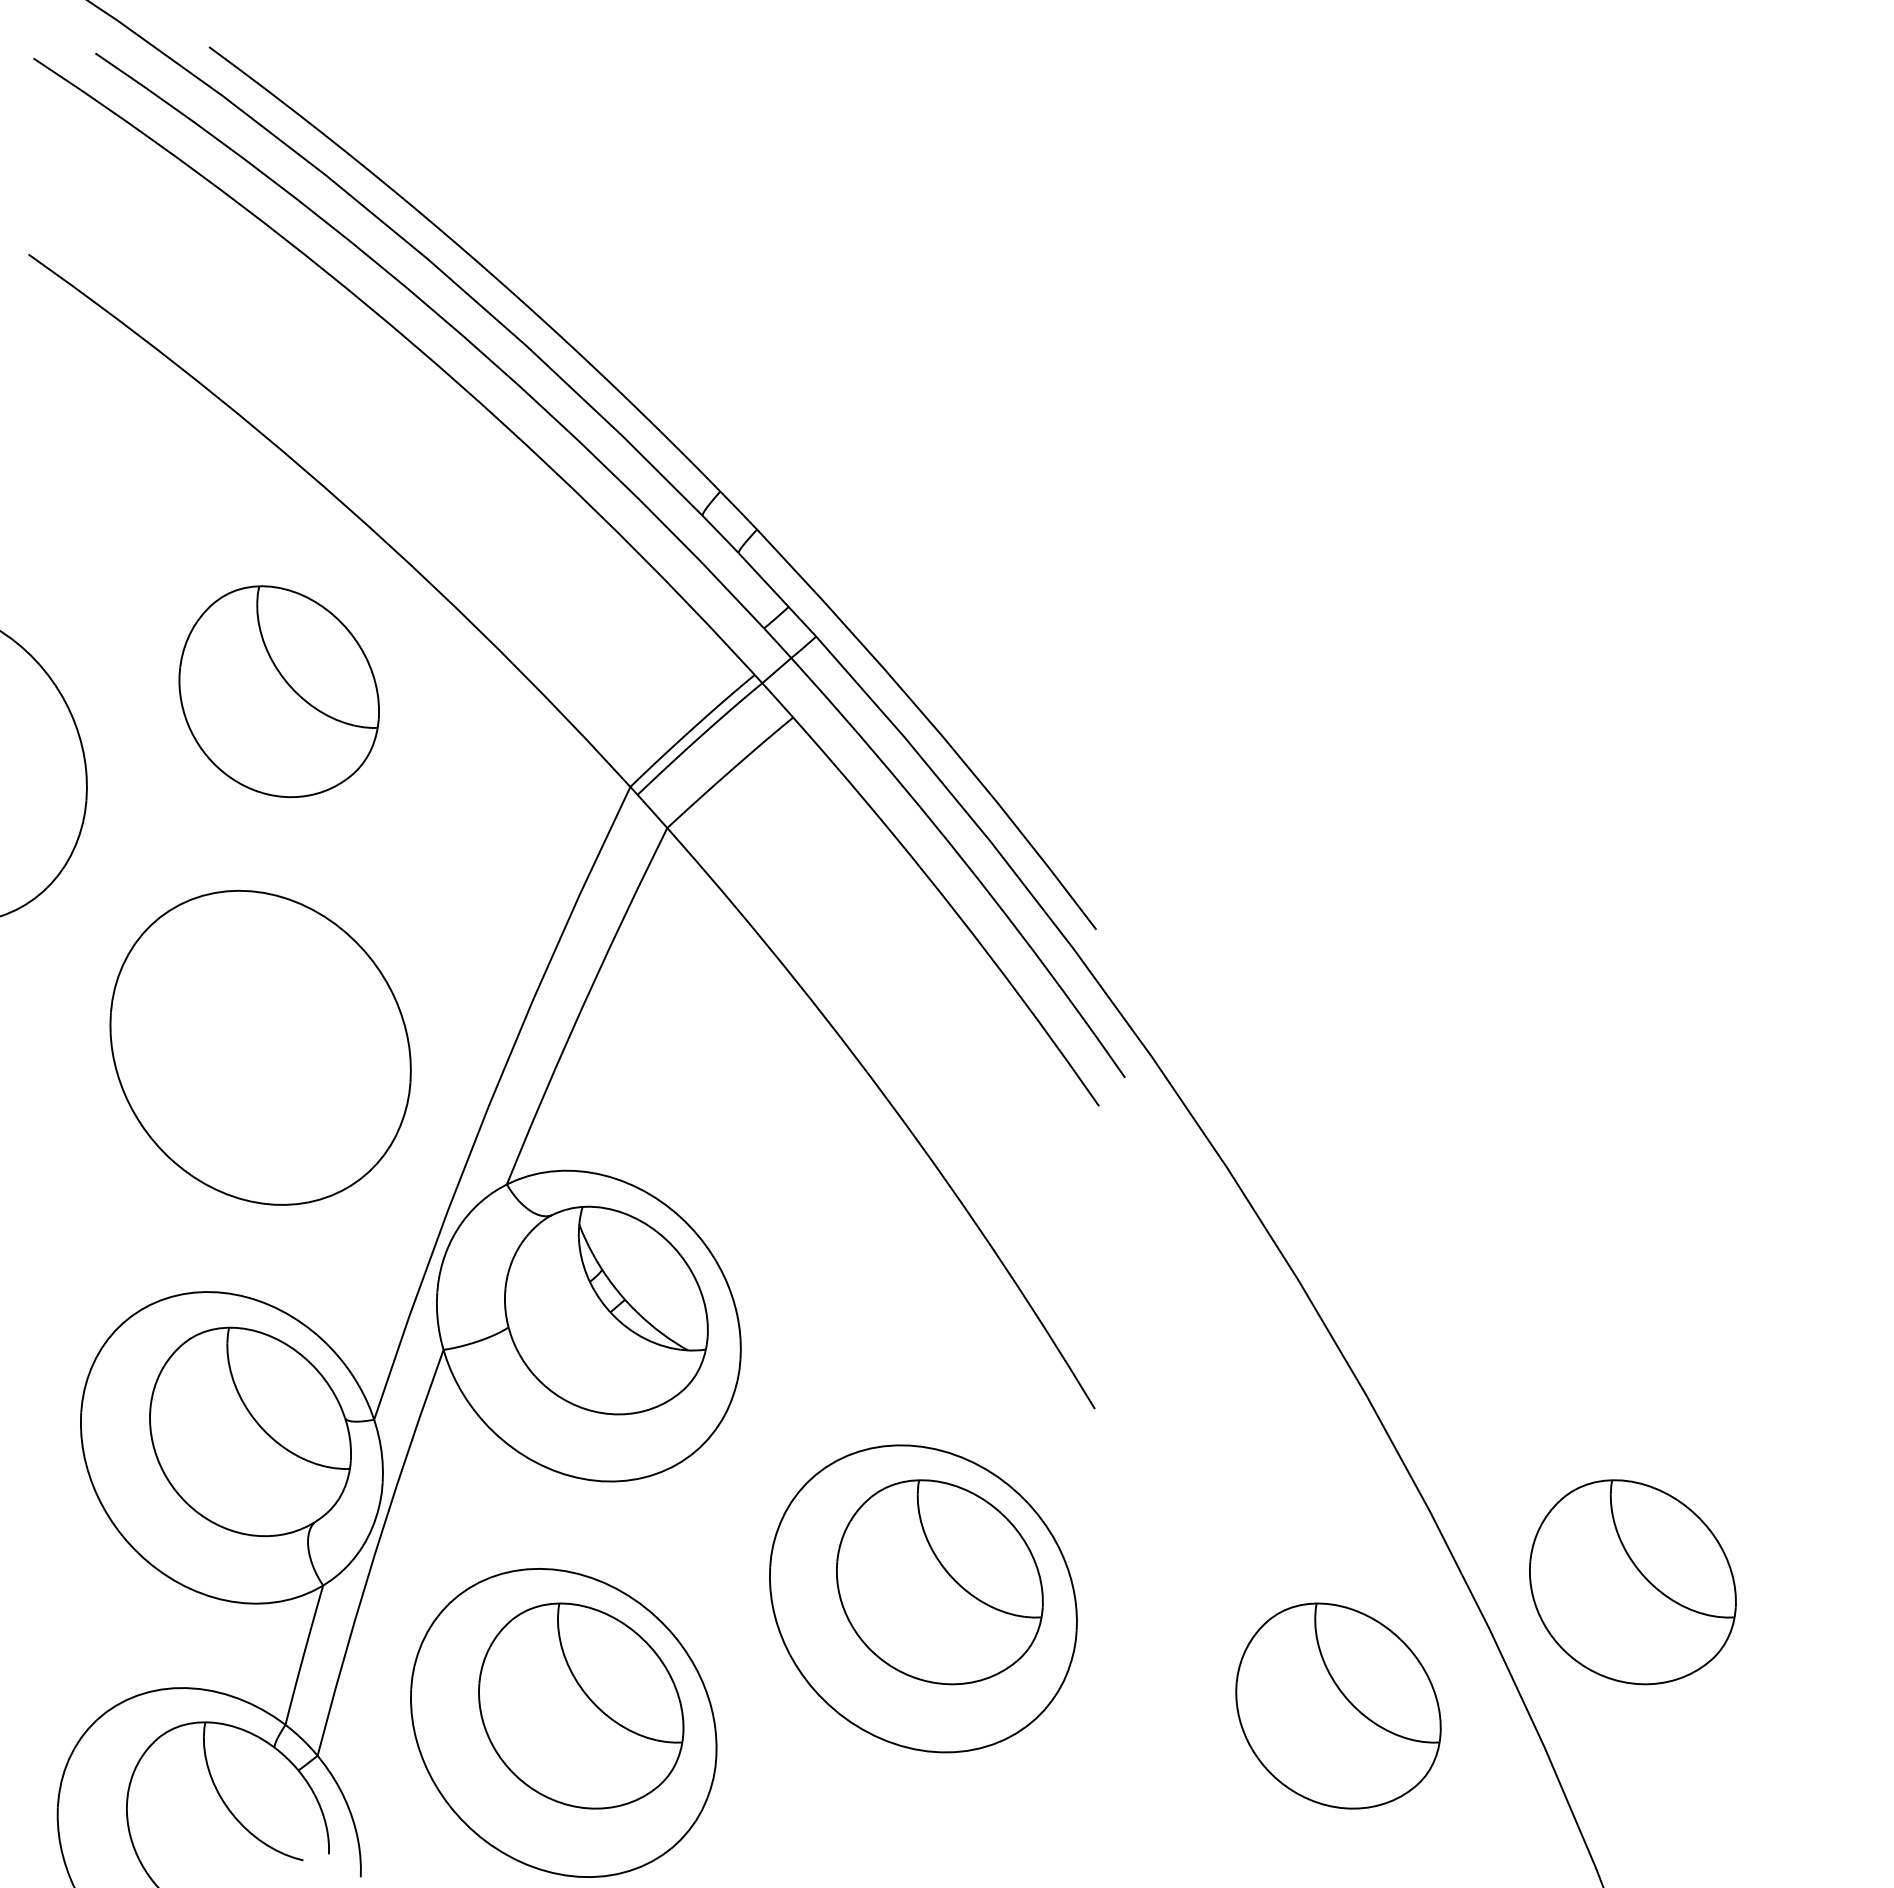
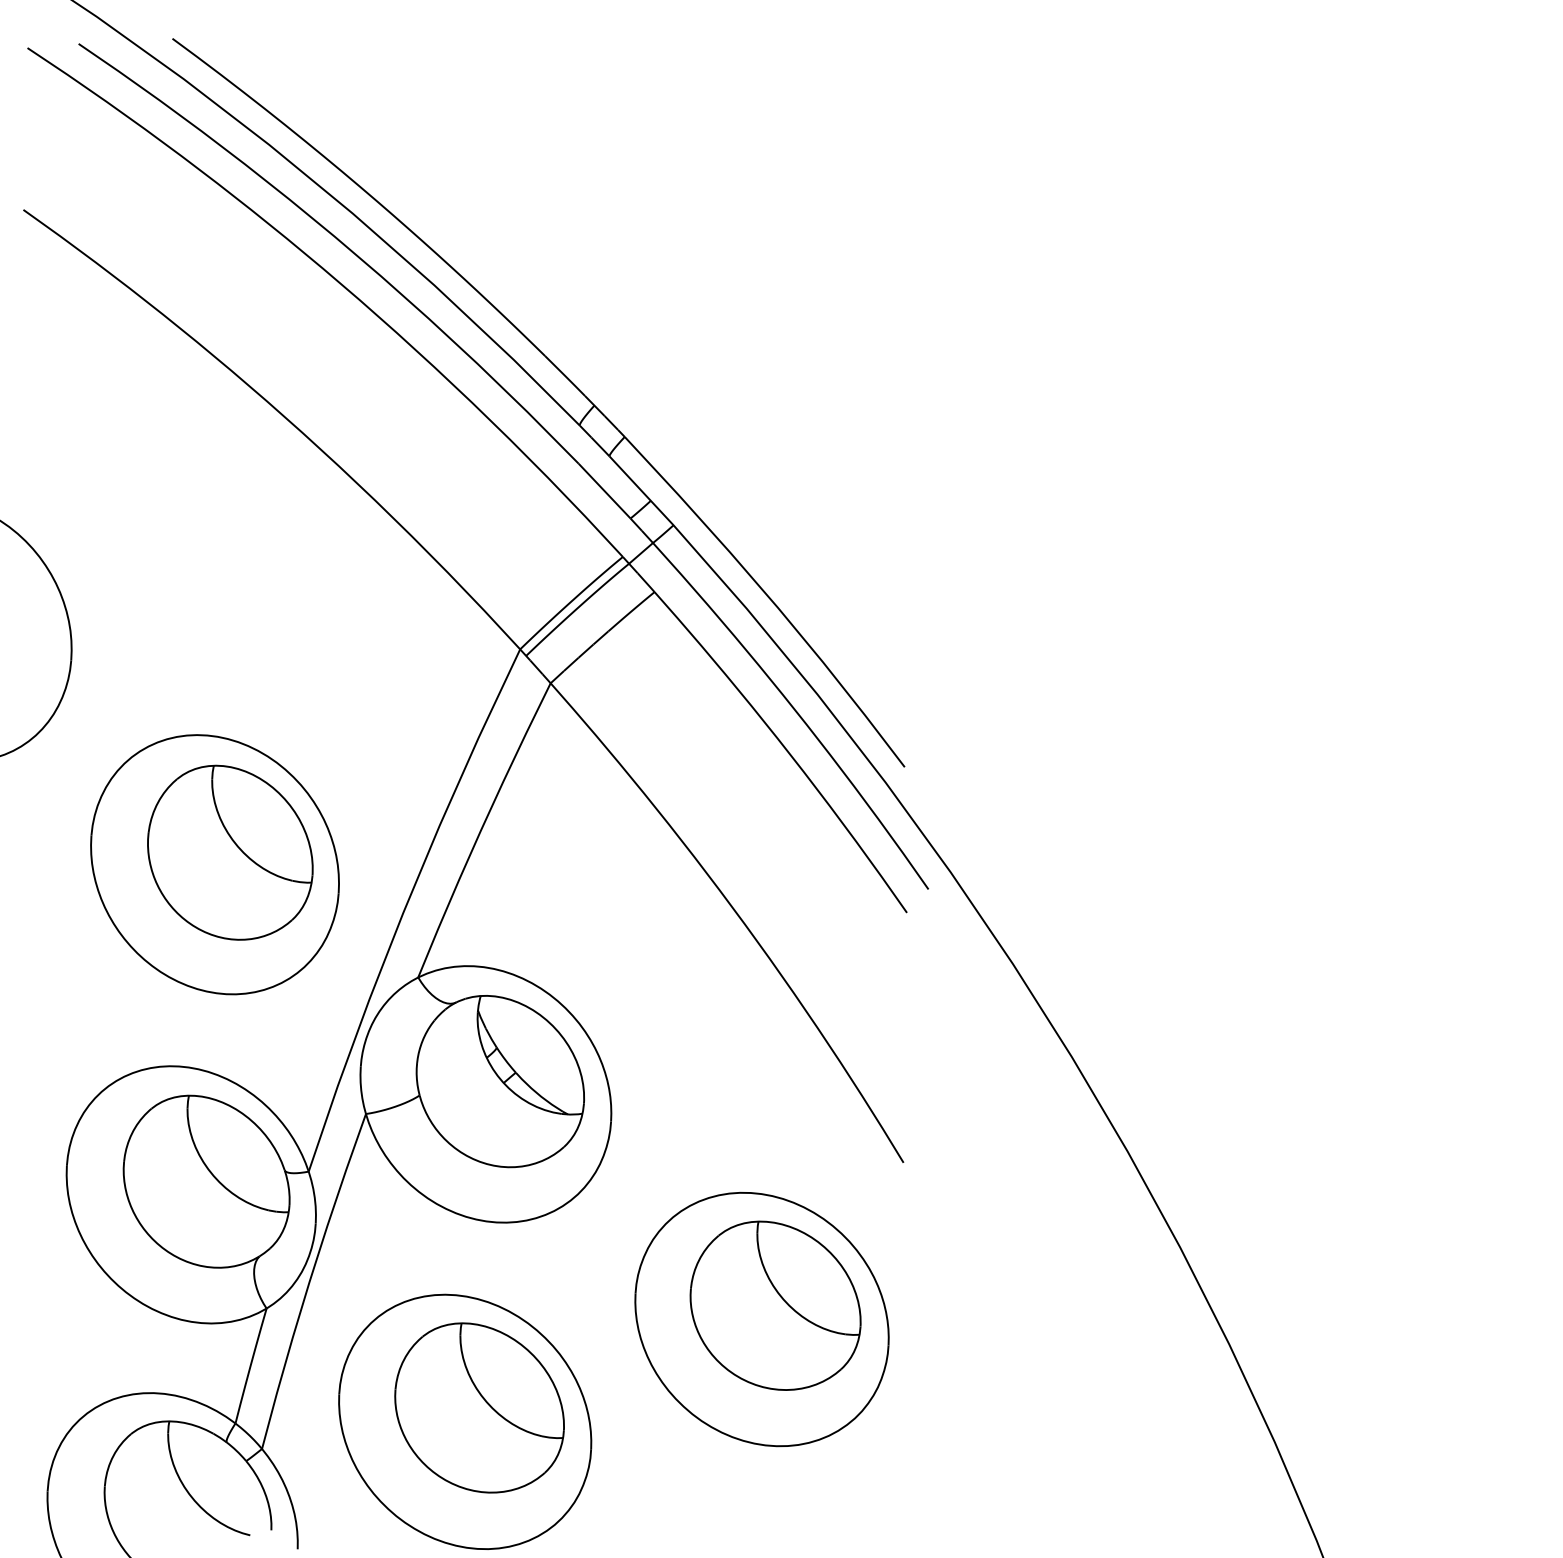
part: (279, 691) -> (230, 852), moved
part: (1632, 1581) -> (1347, 1305), removed
part: (1338, 1705) -> (1104, 1407), removed

